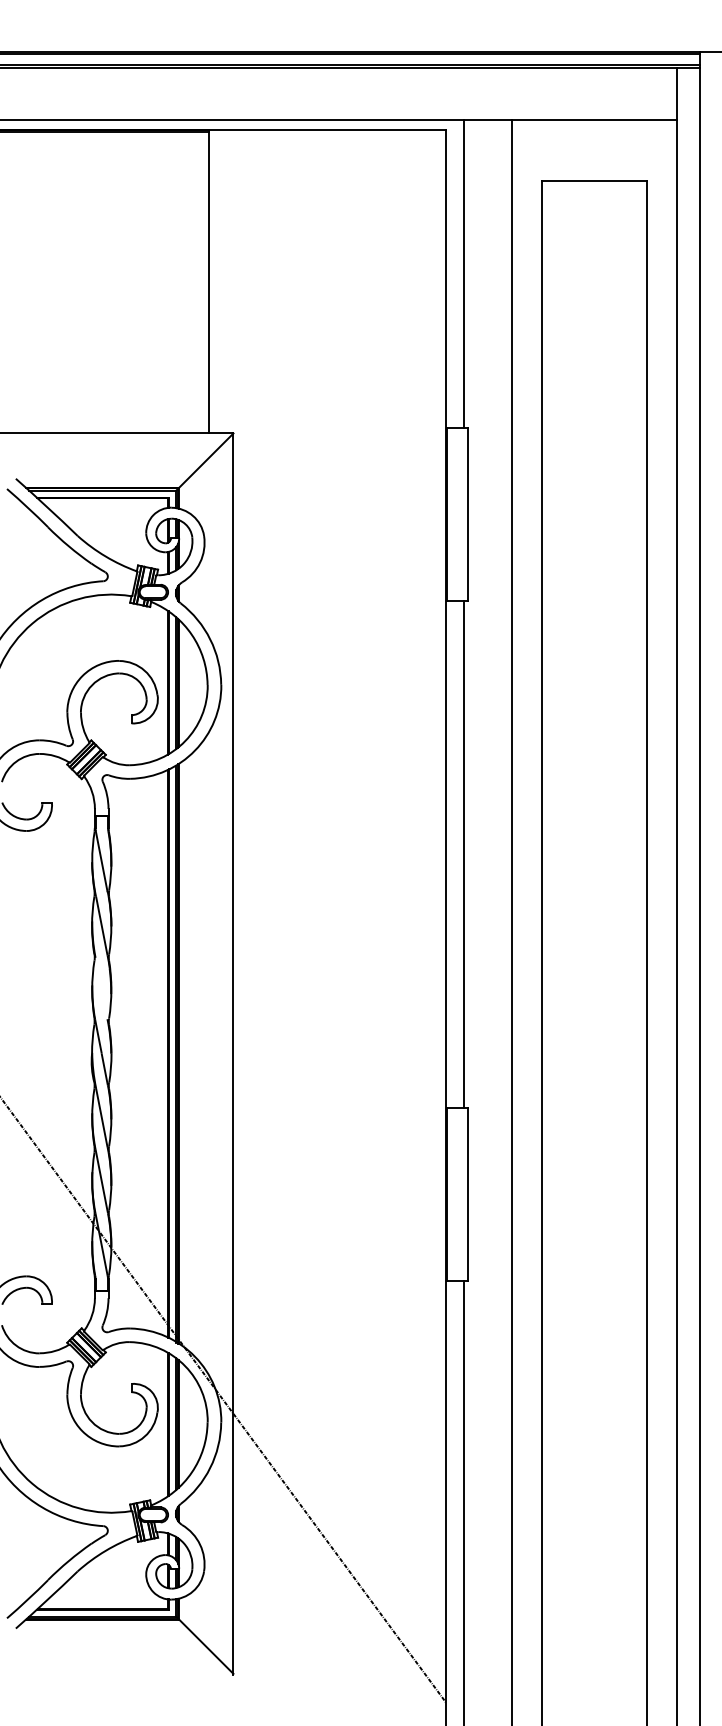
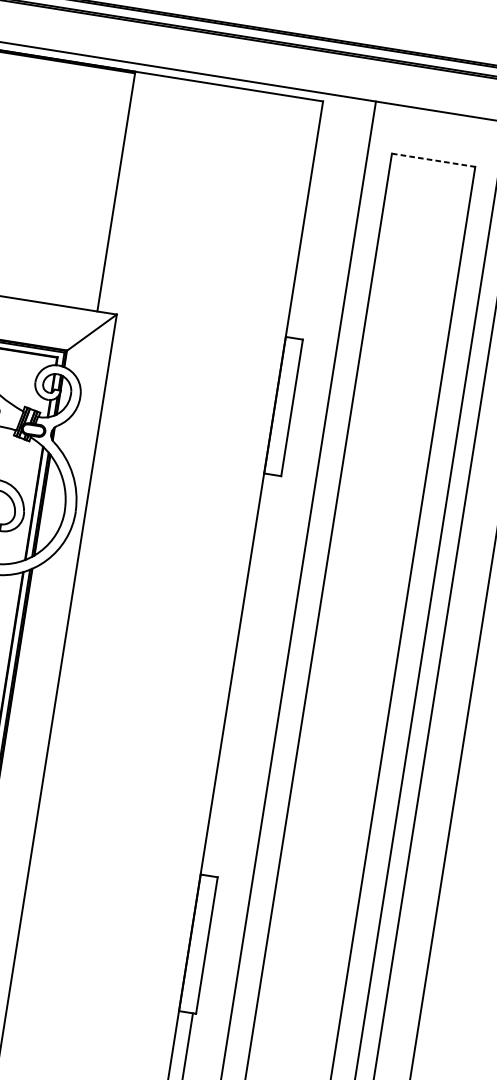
line: (594, 181) -> (433, 160), solid -> dashed
line: (464, 273) -> (319, 217), removed
line: (464, 854) -> (246, 676), removed

